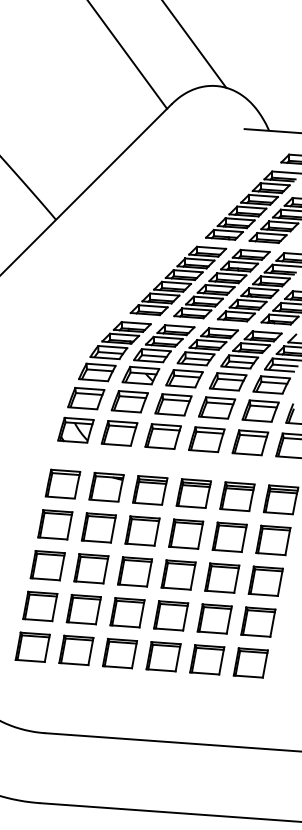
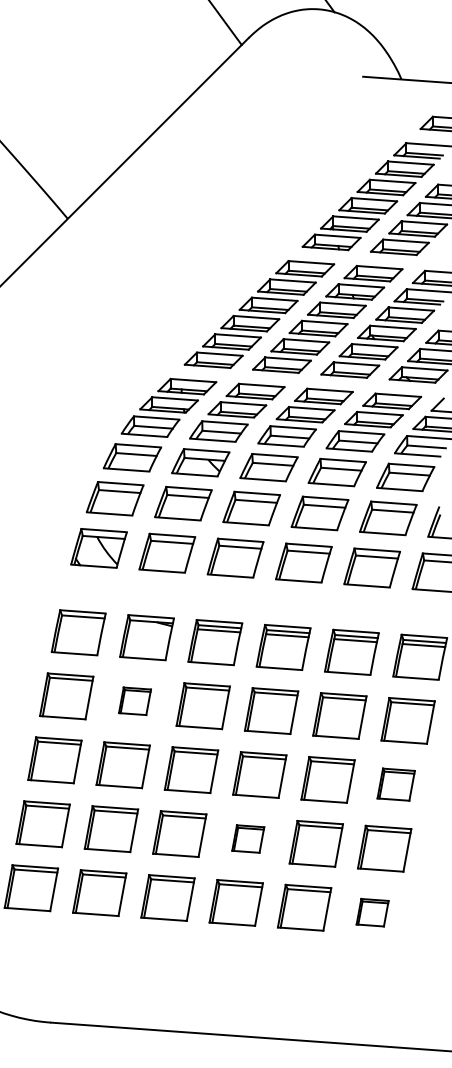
part: (98, 527) -> (134, 700), size x0.6
part: (265, 580) -> (395, 783), size x0.7
part: (171, 615) -> (248, 838), size x0.6
part: (250, 662) -> (372, 911), size x0.6

